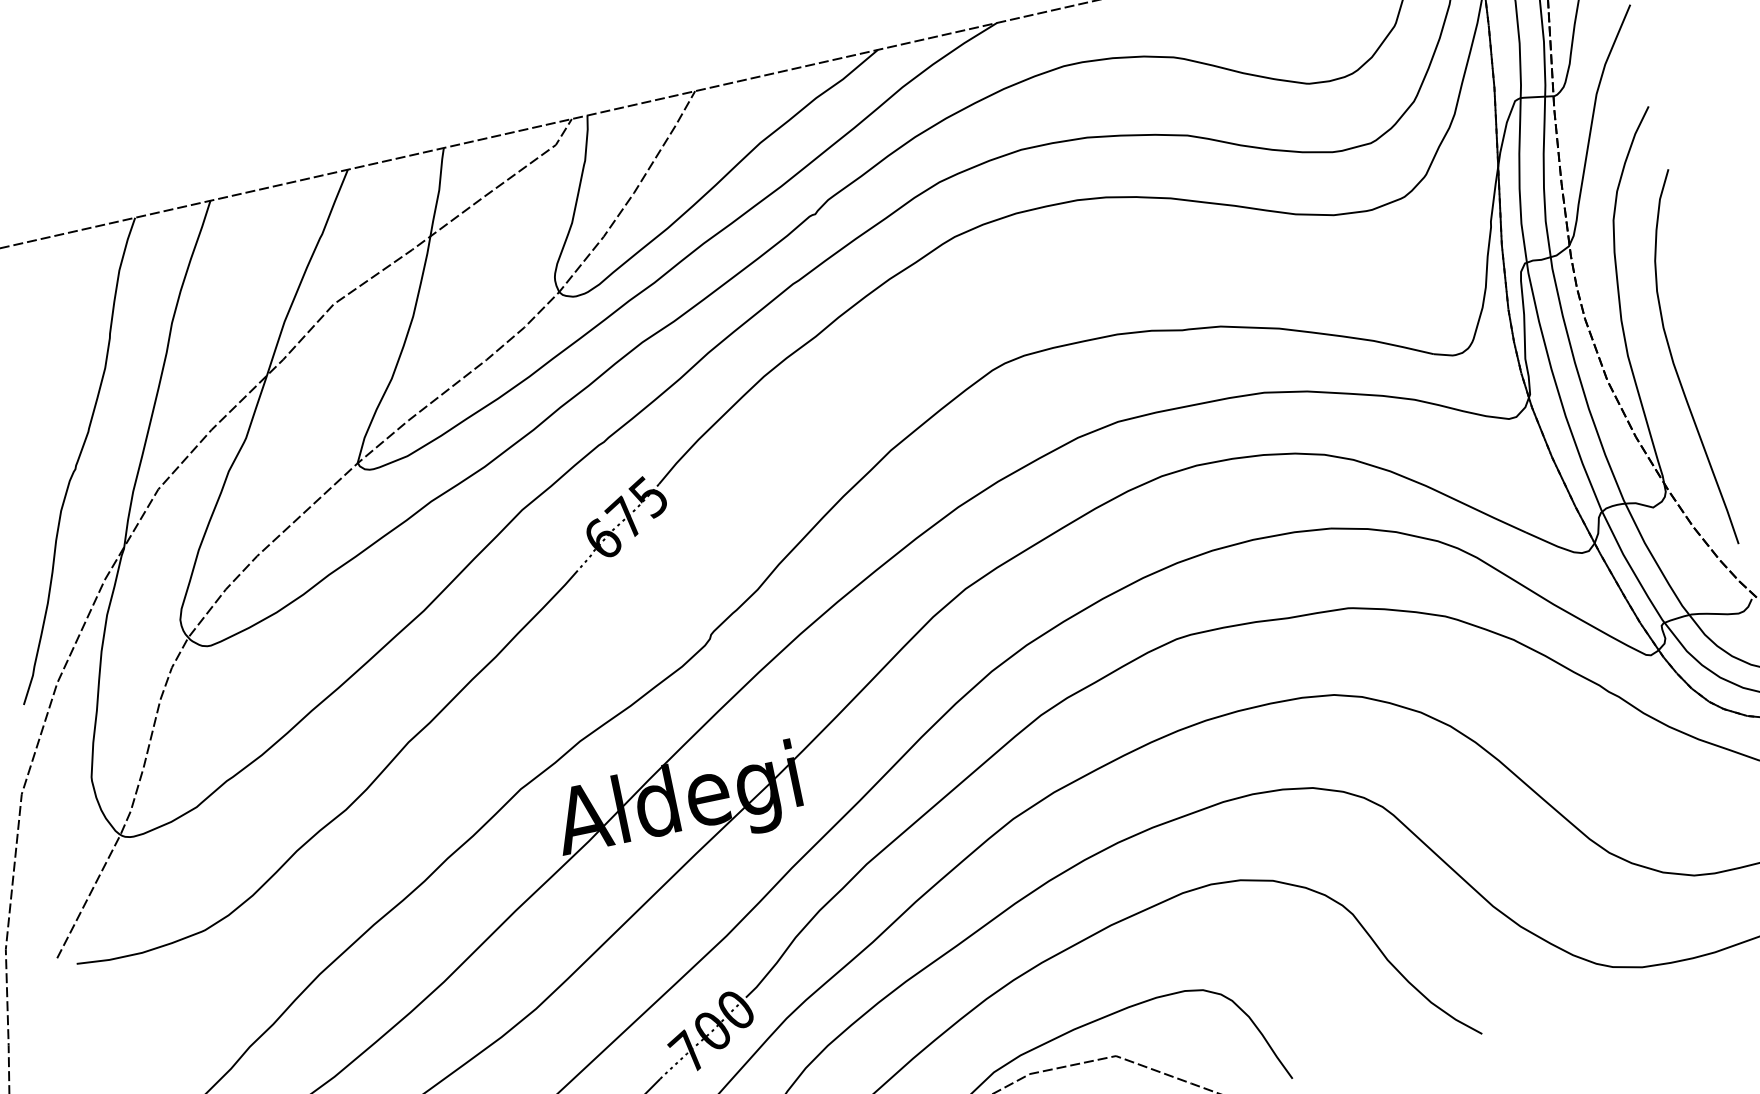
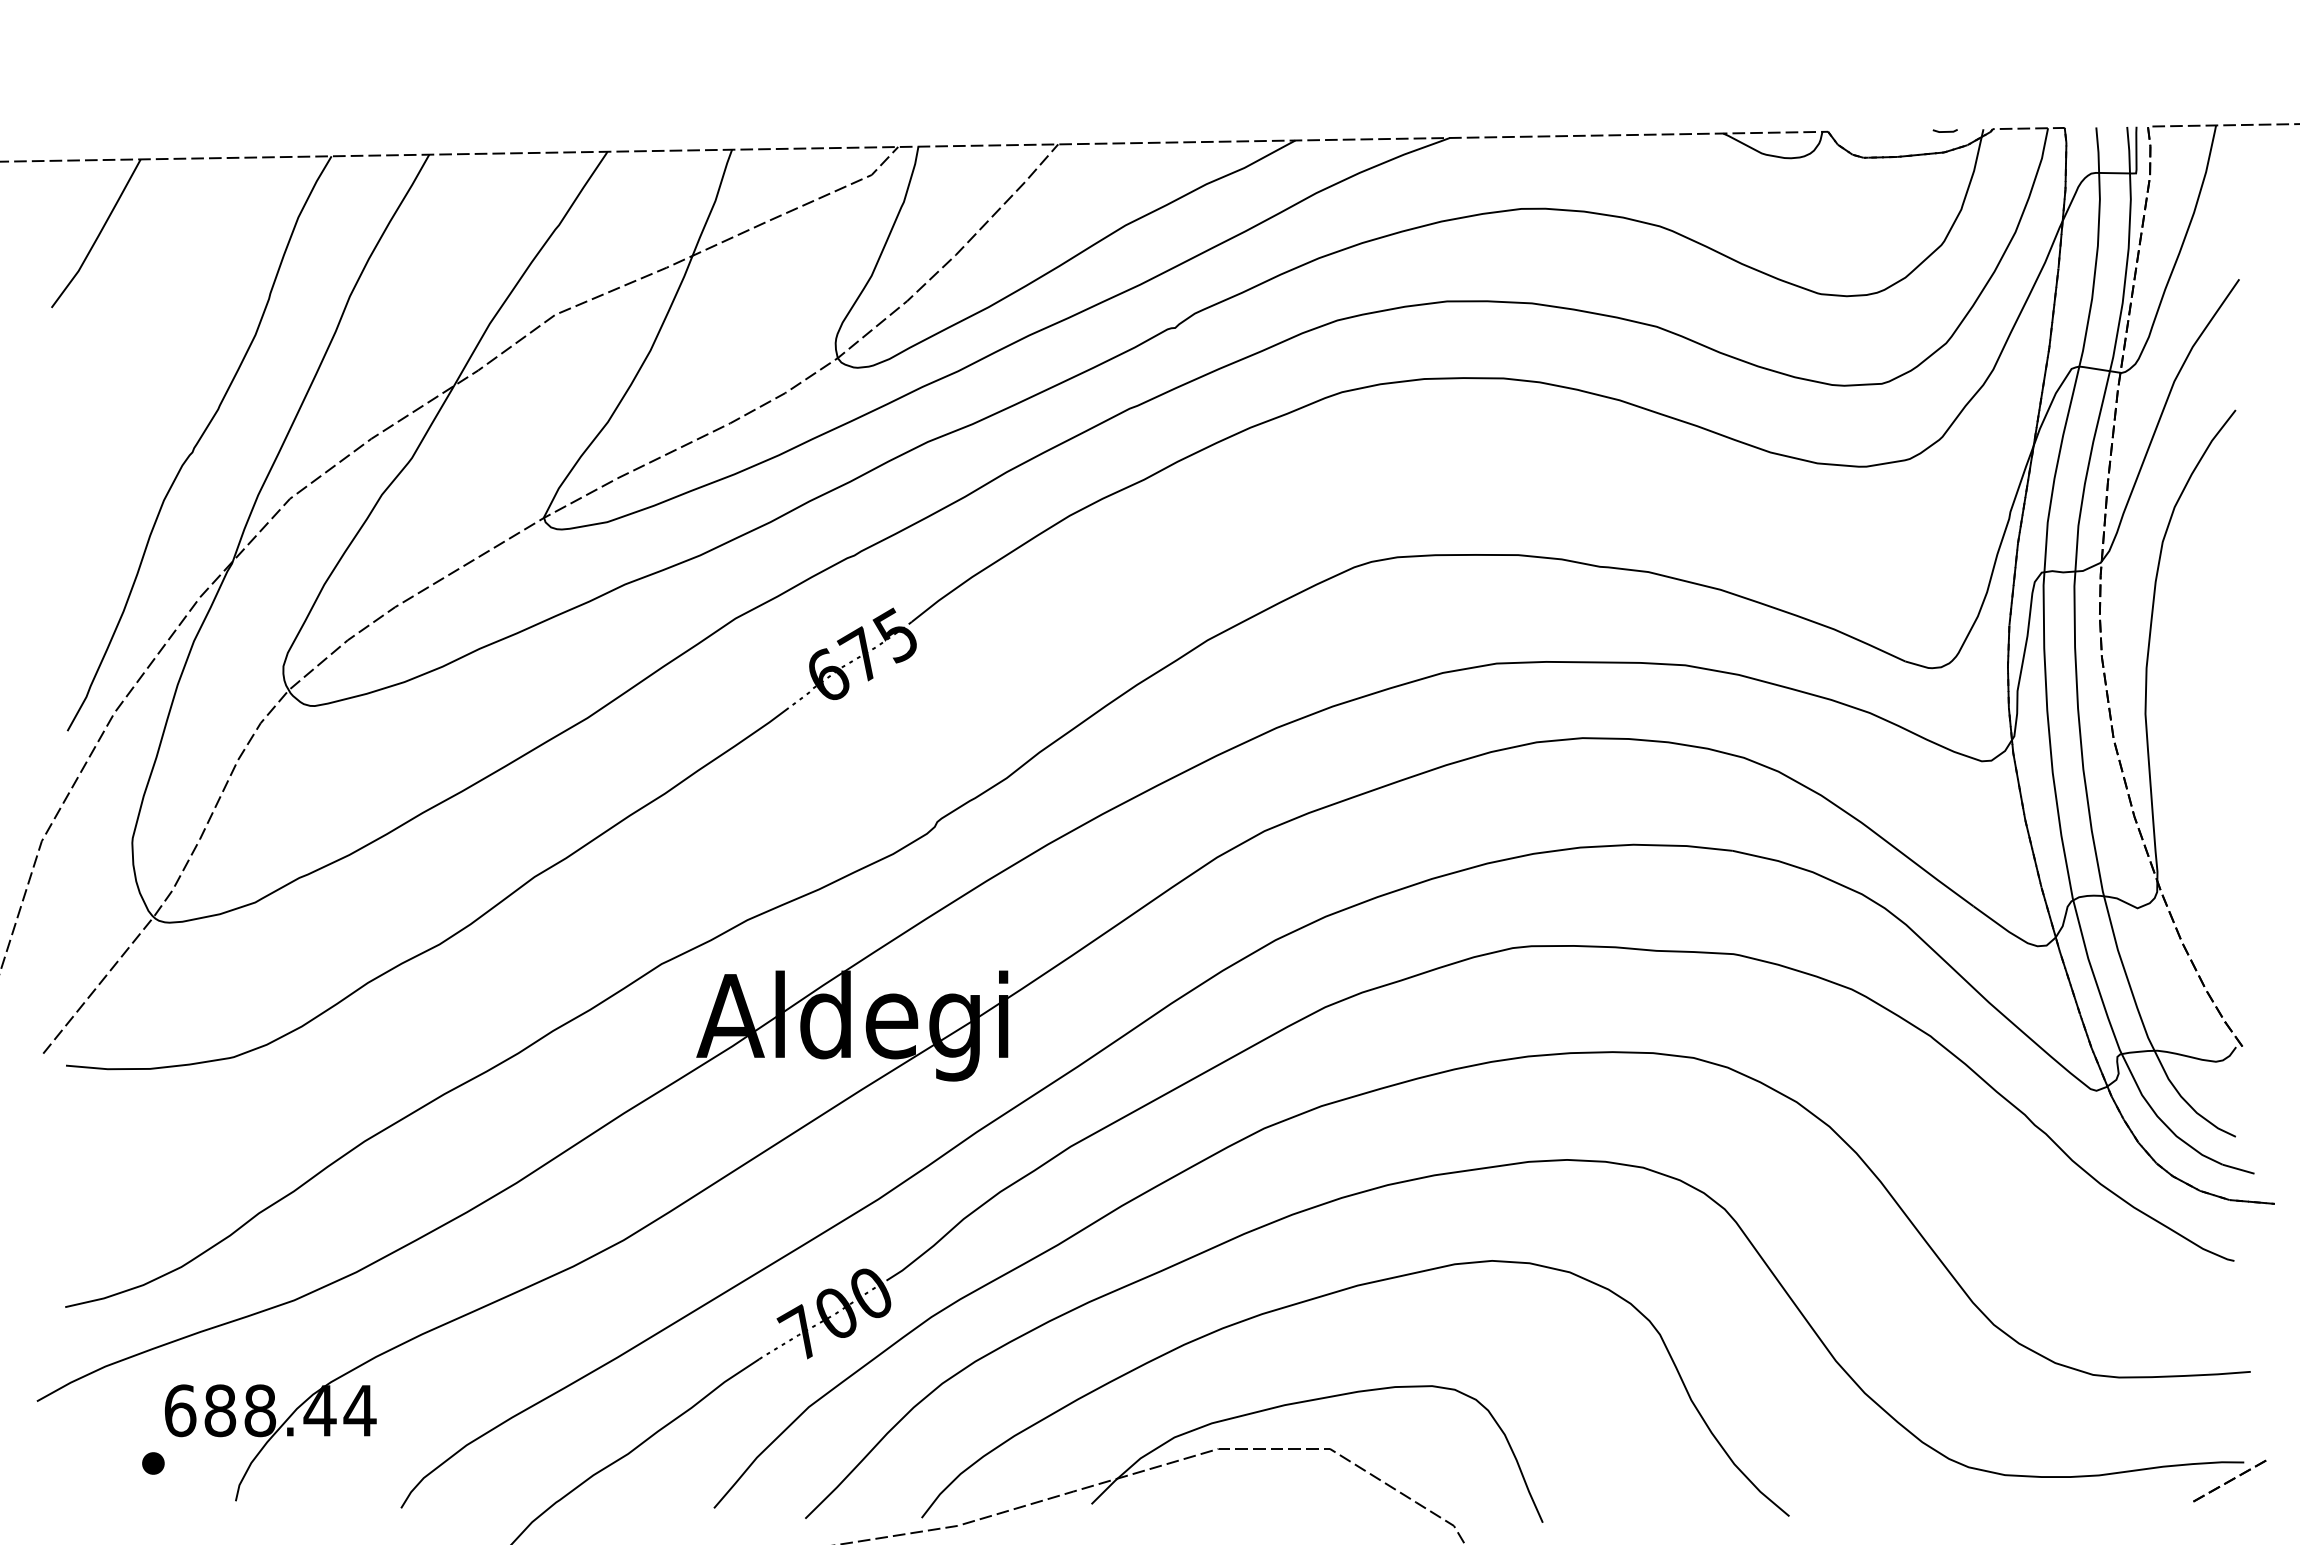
curve: (1674, 364) -> (2201, 736), removed

